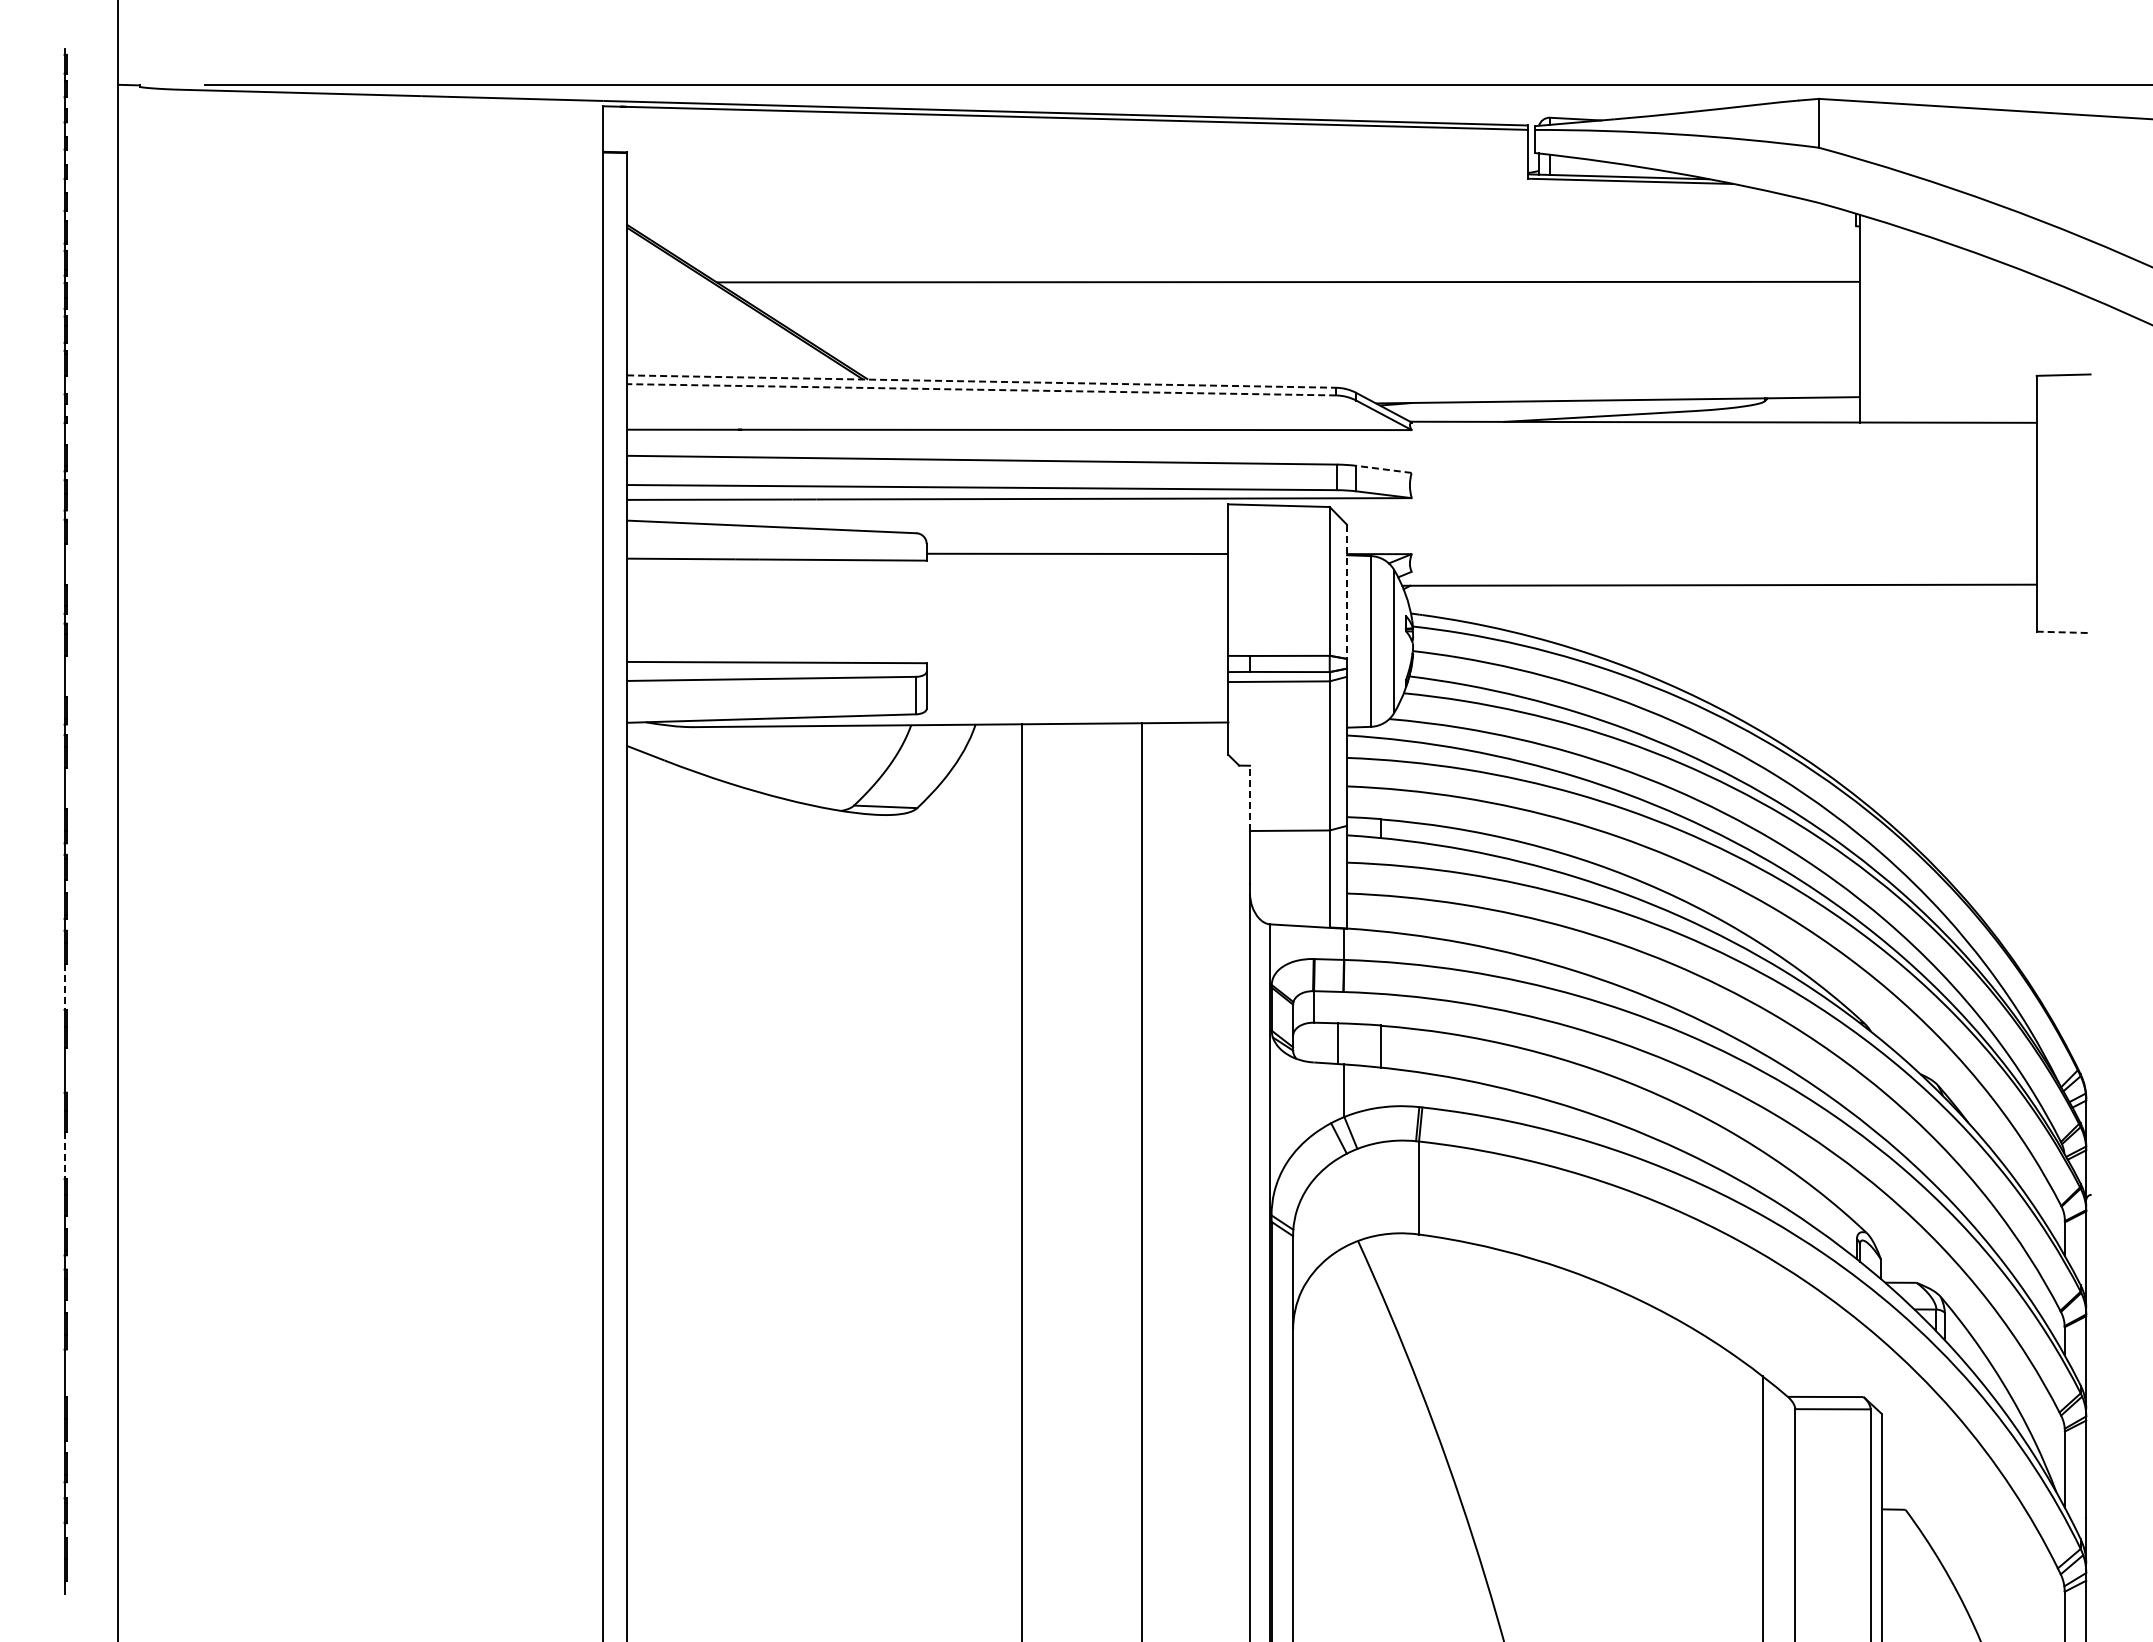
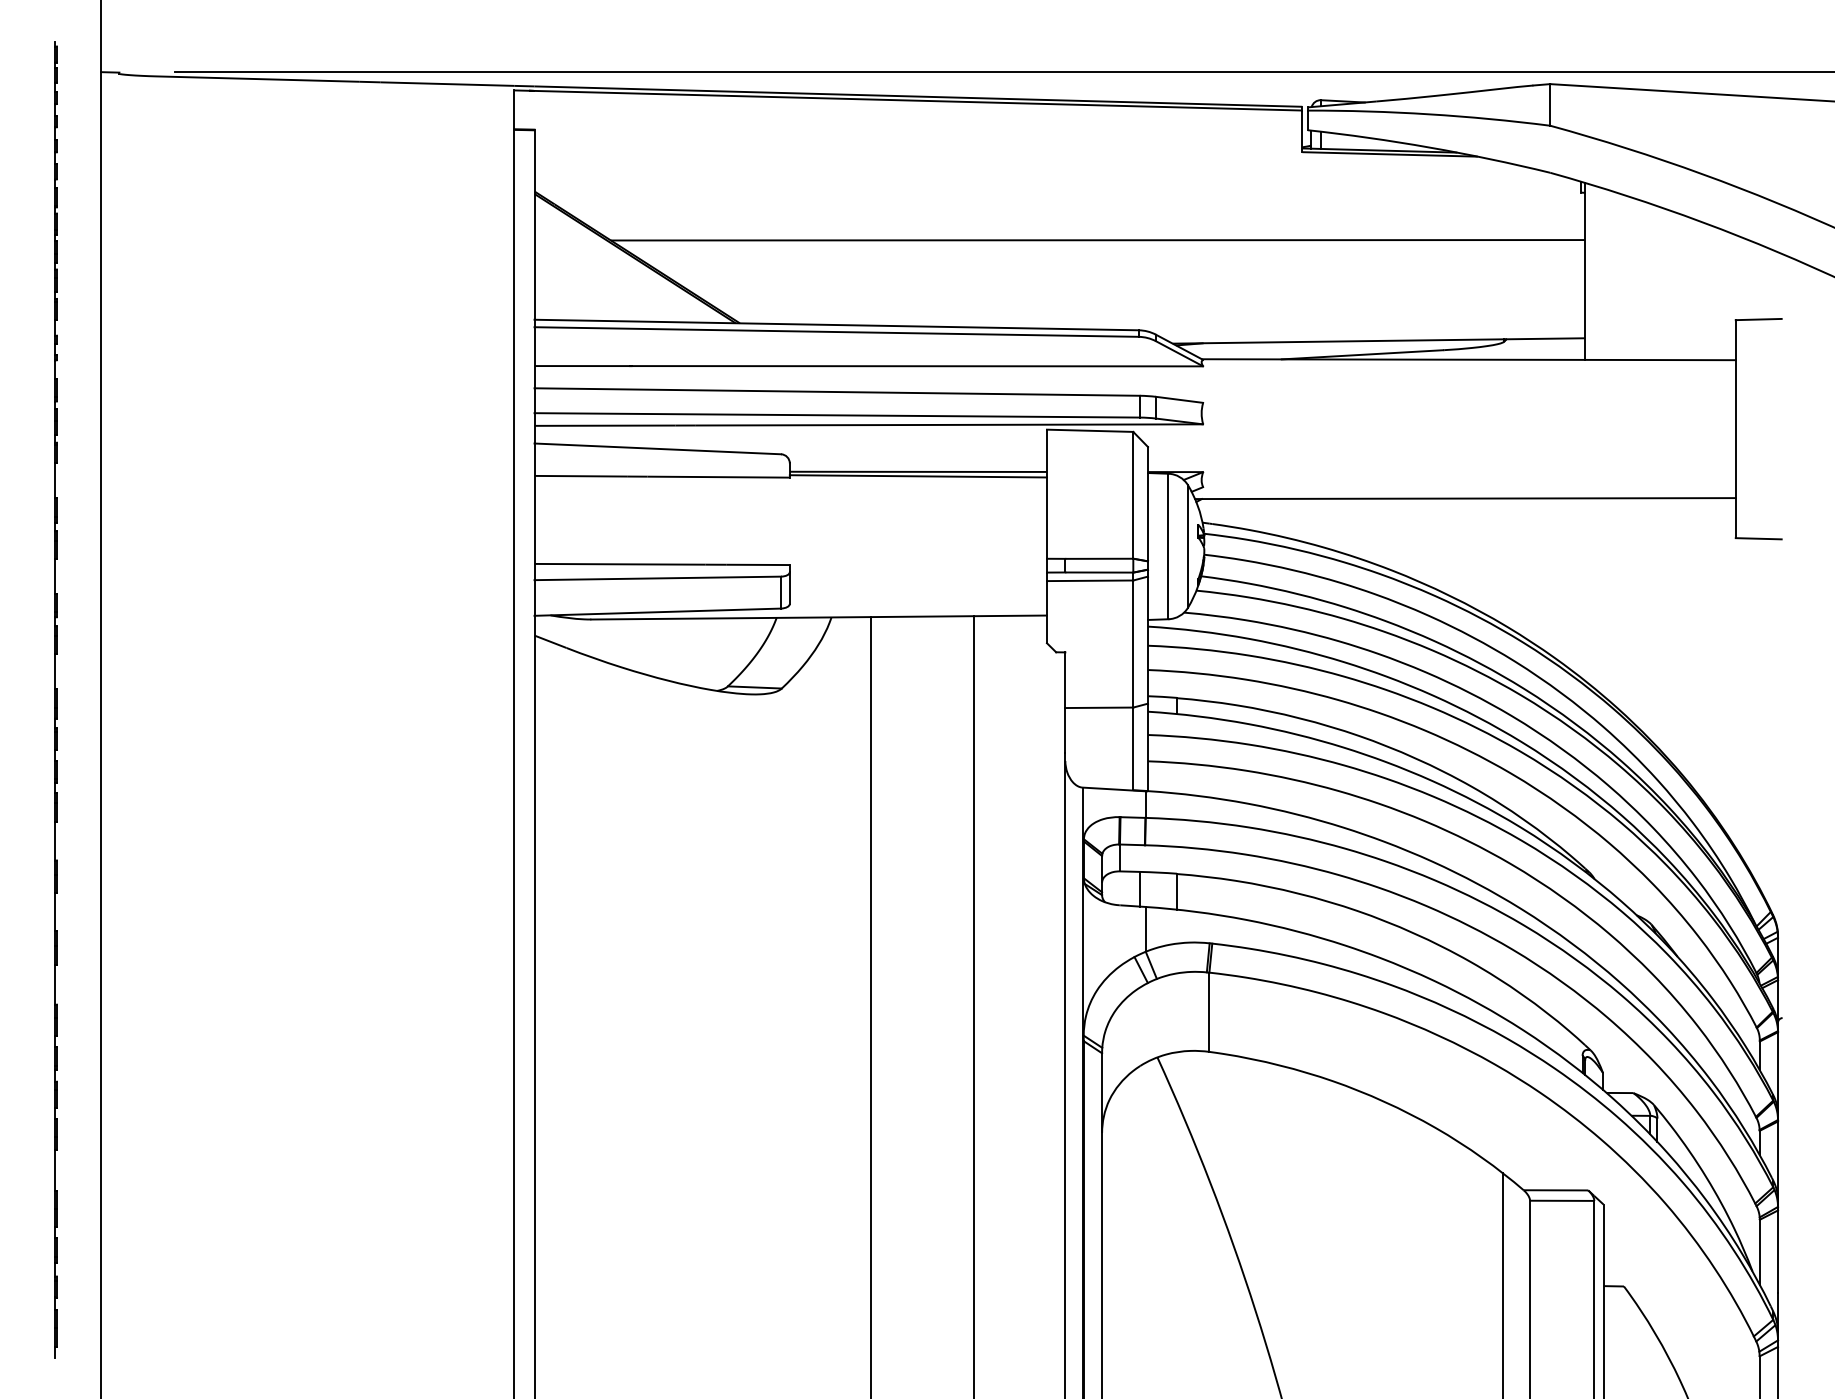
line: (981, 381) -> (836, 324), dashed -> solid
line: (981, 389) -> (836, 331), dashed -> solid
line: (1384, 469) -> (1179, 399), dashed -> solid
line: (1077, 558) -> (918, 475), added
line: (1346, 592) -> (1147, 504), dashed -> solid
line: (2063, 632) -> (1758, 538), dashed -> solid
line: (1250, 798) -> (1065, 680), dashed -> solid
line: (64, 987) -> (55, 841), dashed -> solid
line: (64, 1156) -> (55, 985), dashed -> solid

